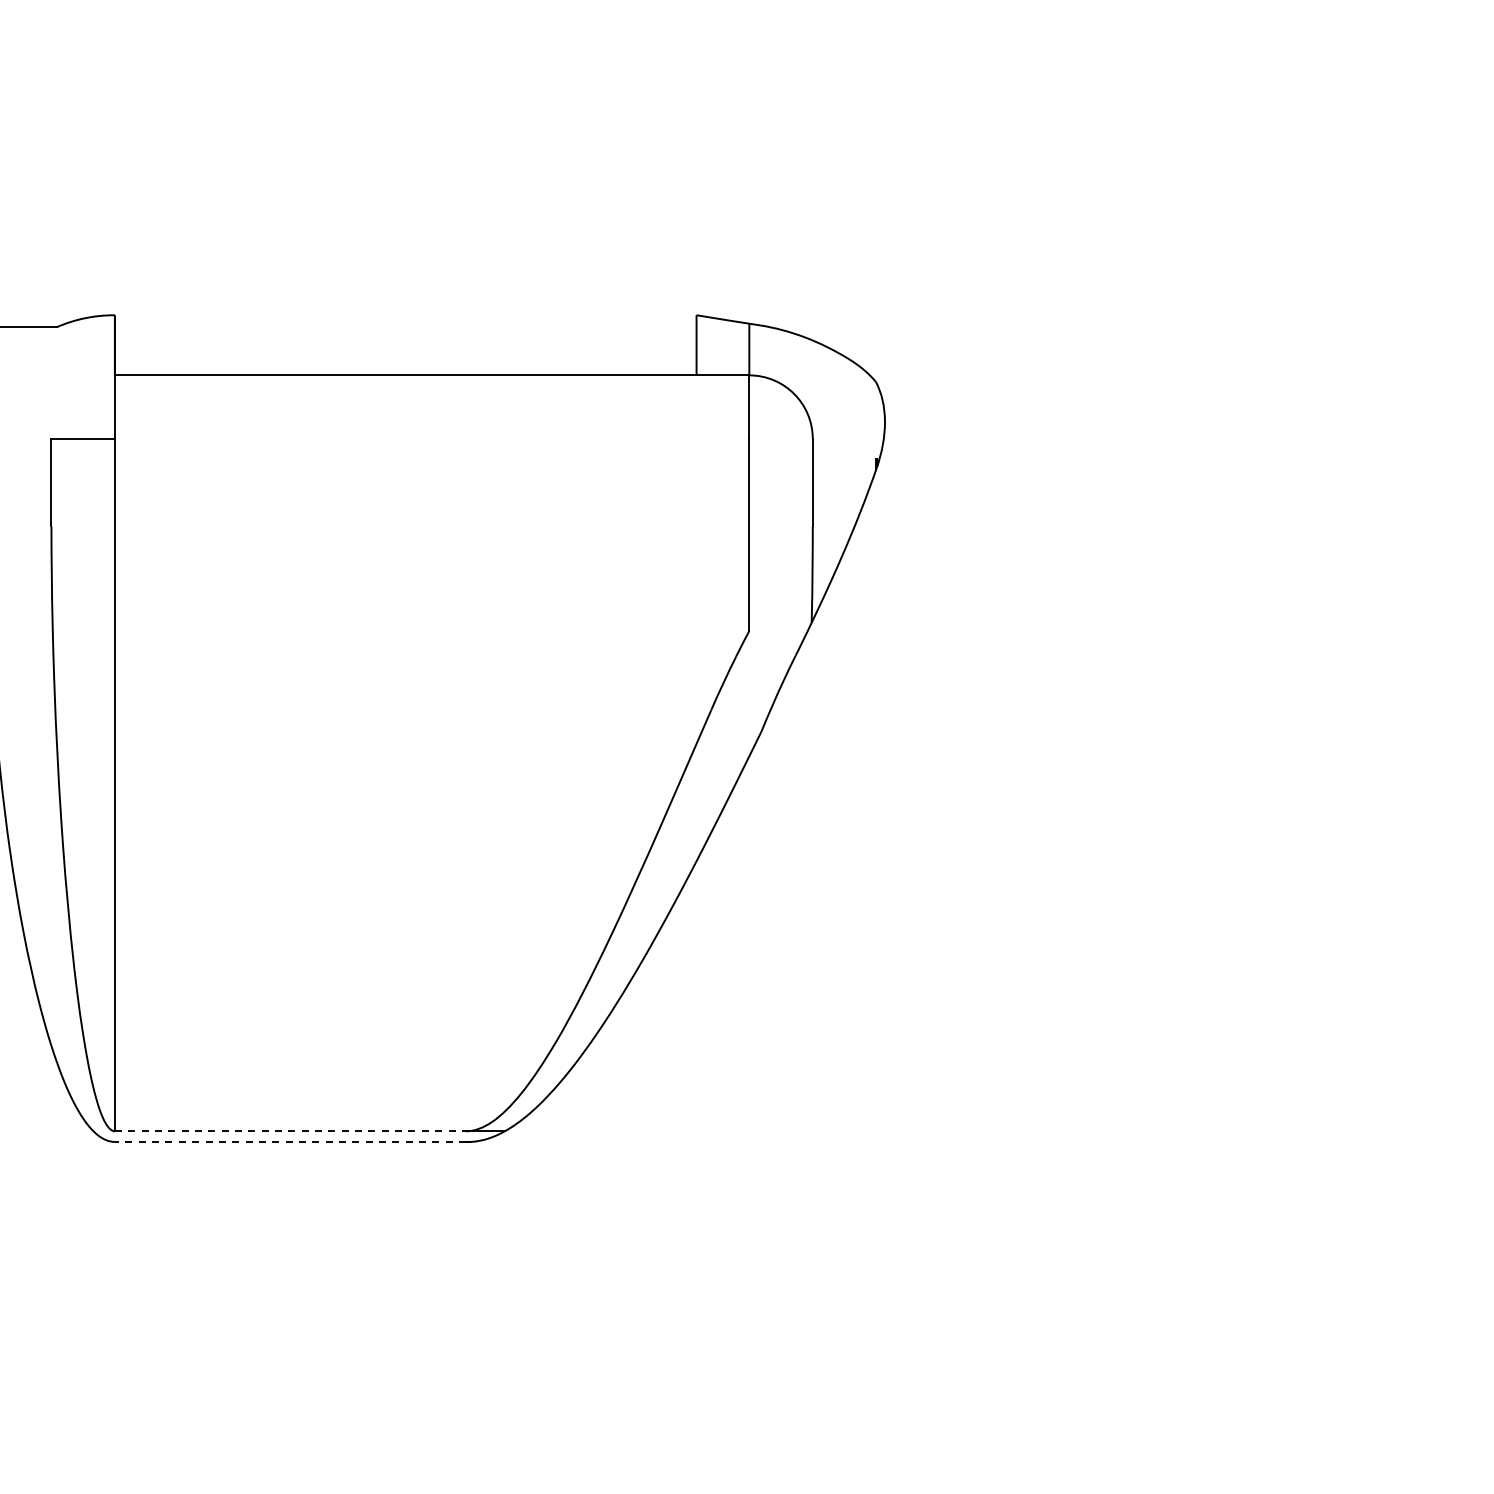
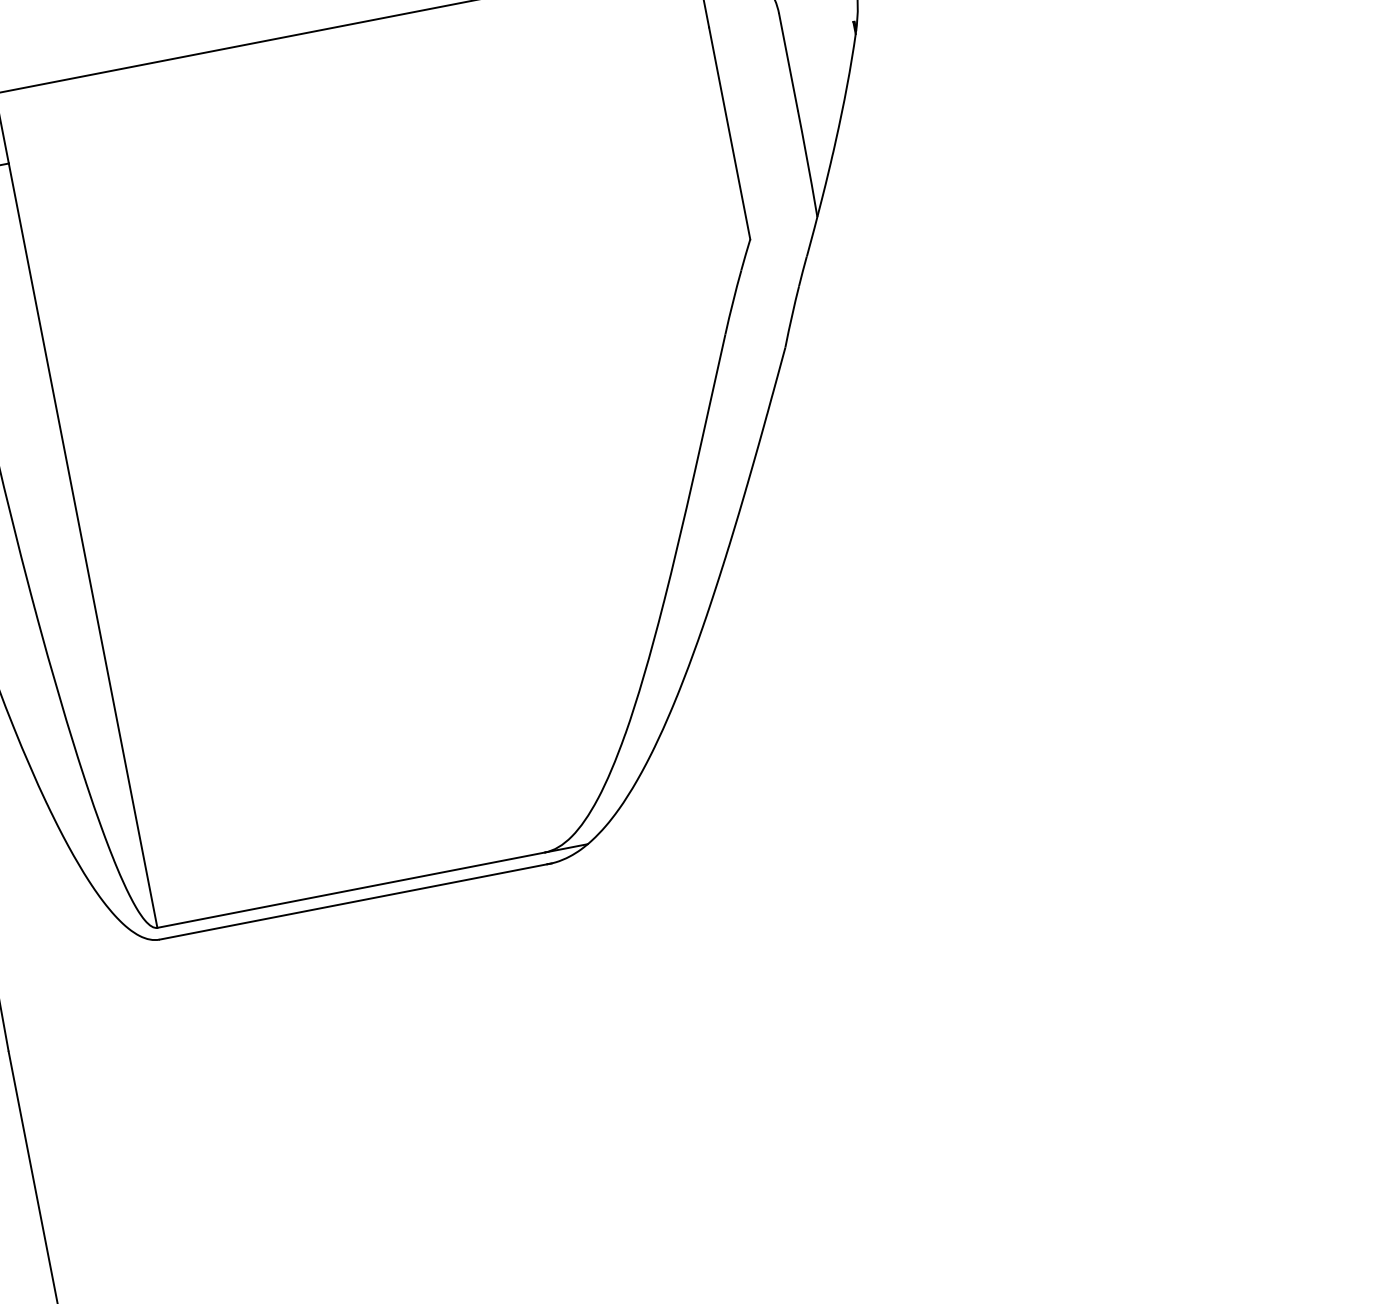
line: (290, 1131) -> (351, 890), dashed -> solid
line: (290, 1141) -> (353, 901), dashed -> solid

